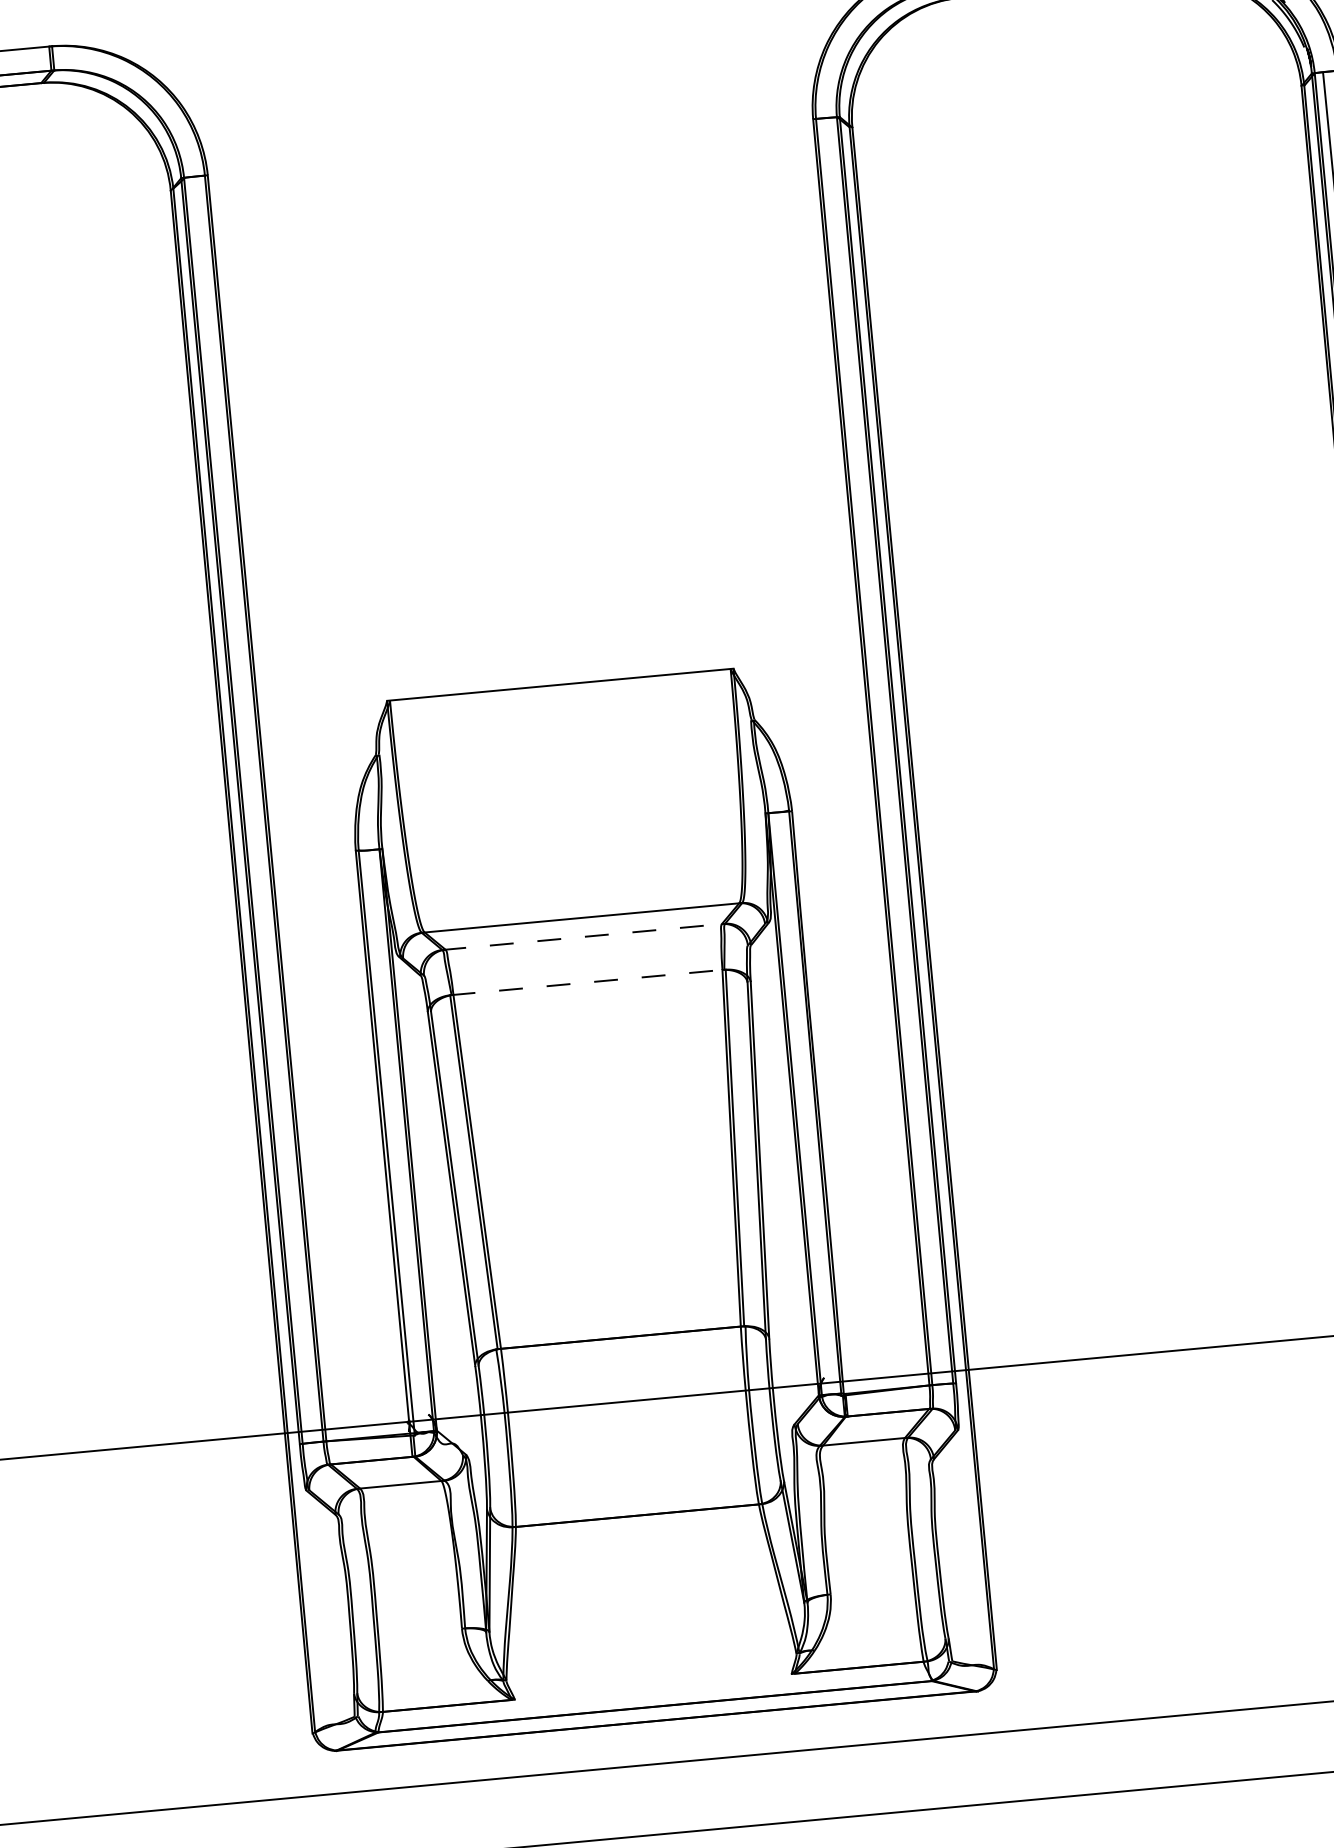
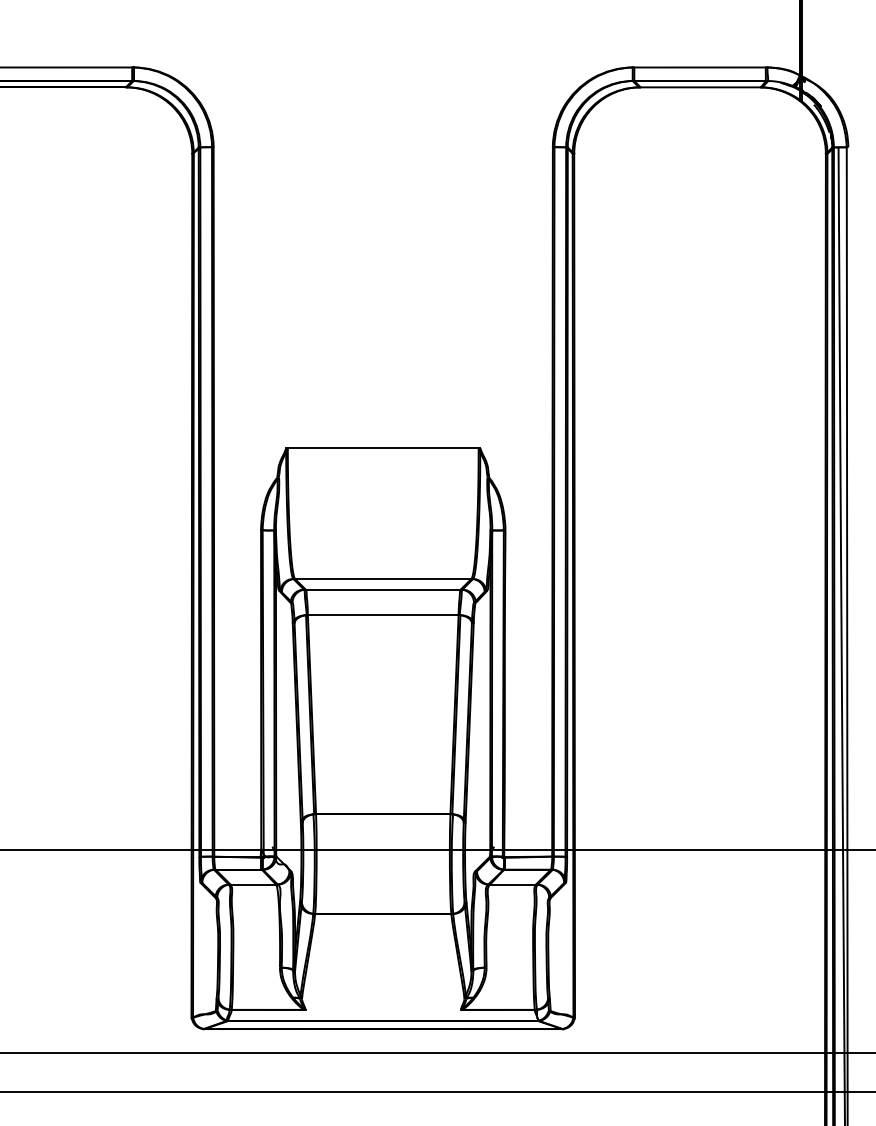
line: (584, 936) -> (383, 589), dashed -> solid
line: (588, 982) -> (383, 615), dashed -> solid

